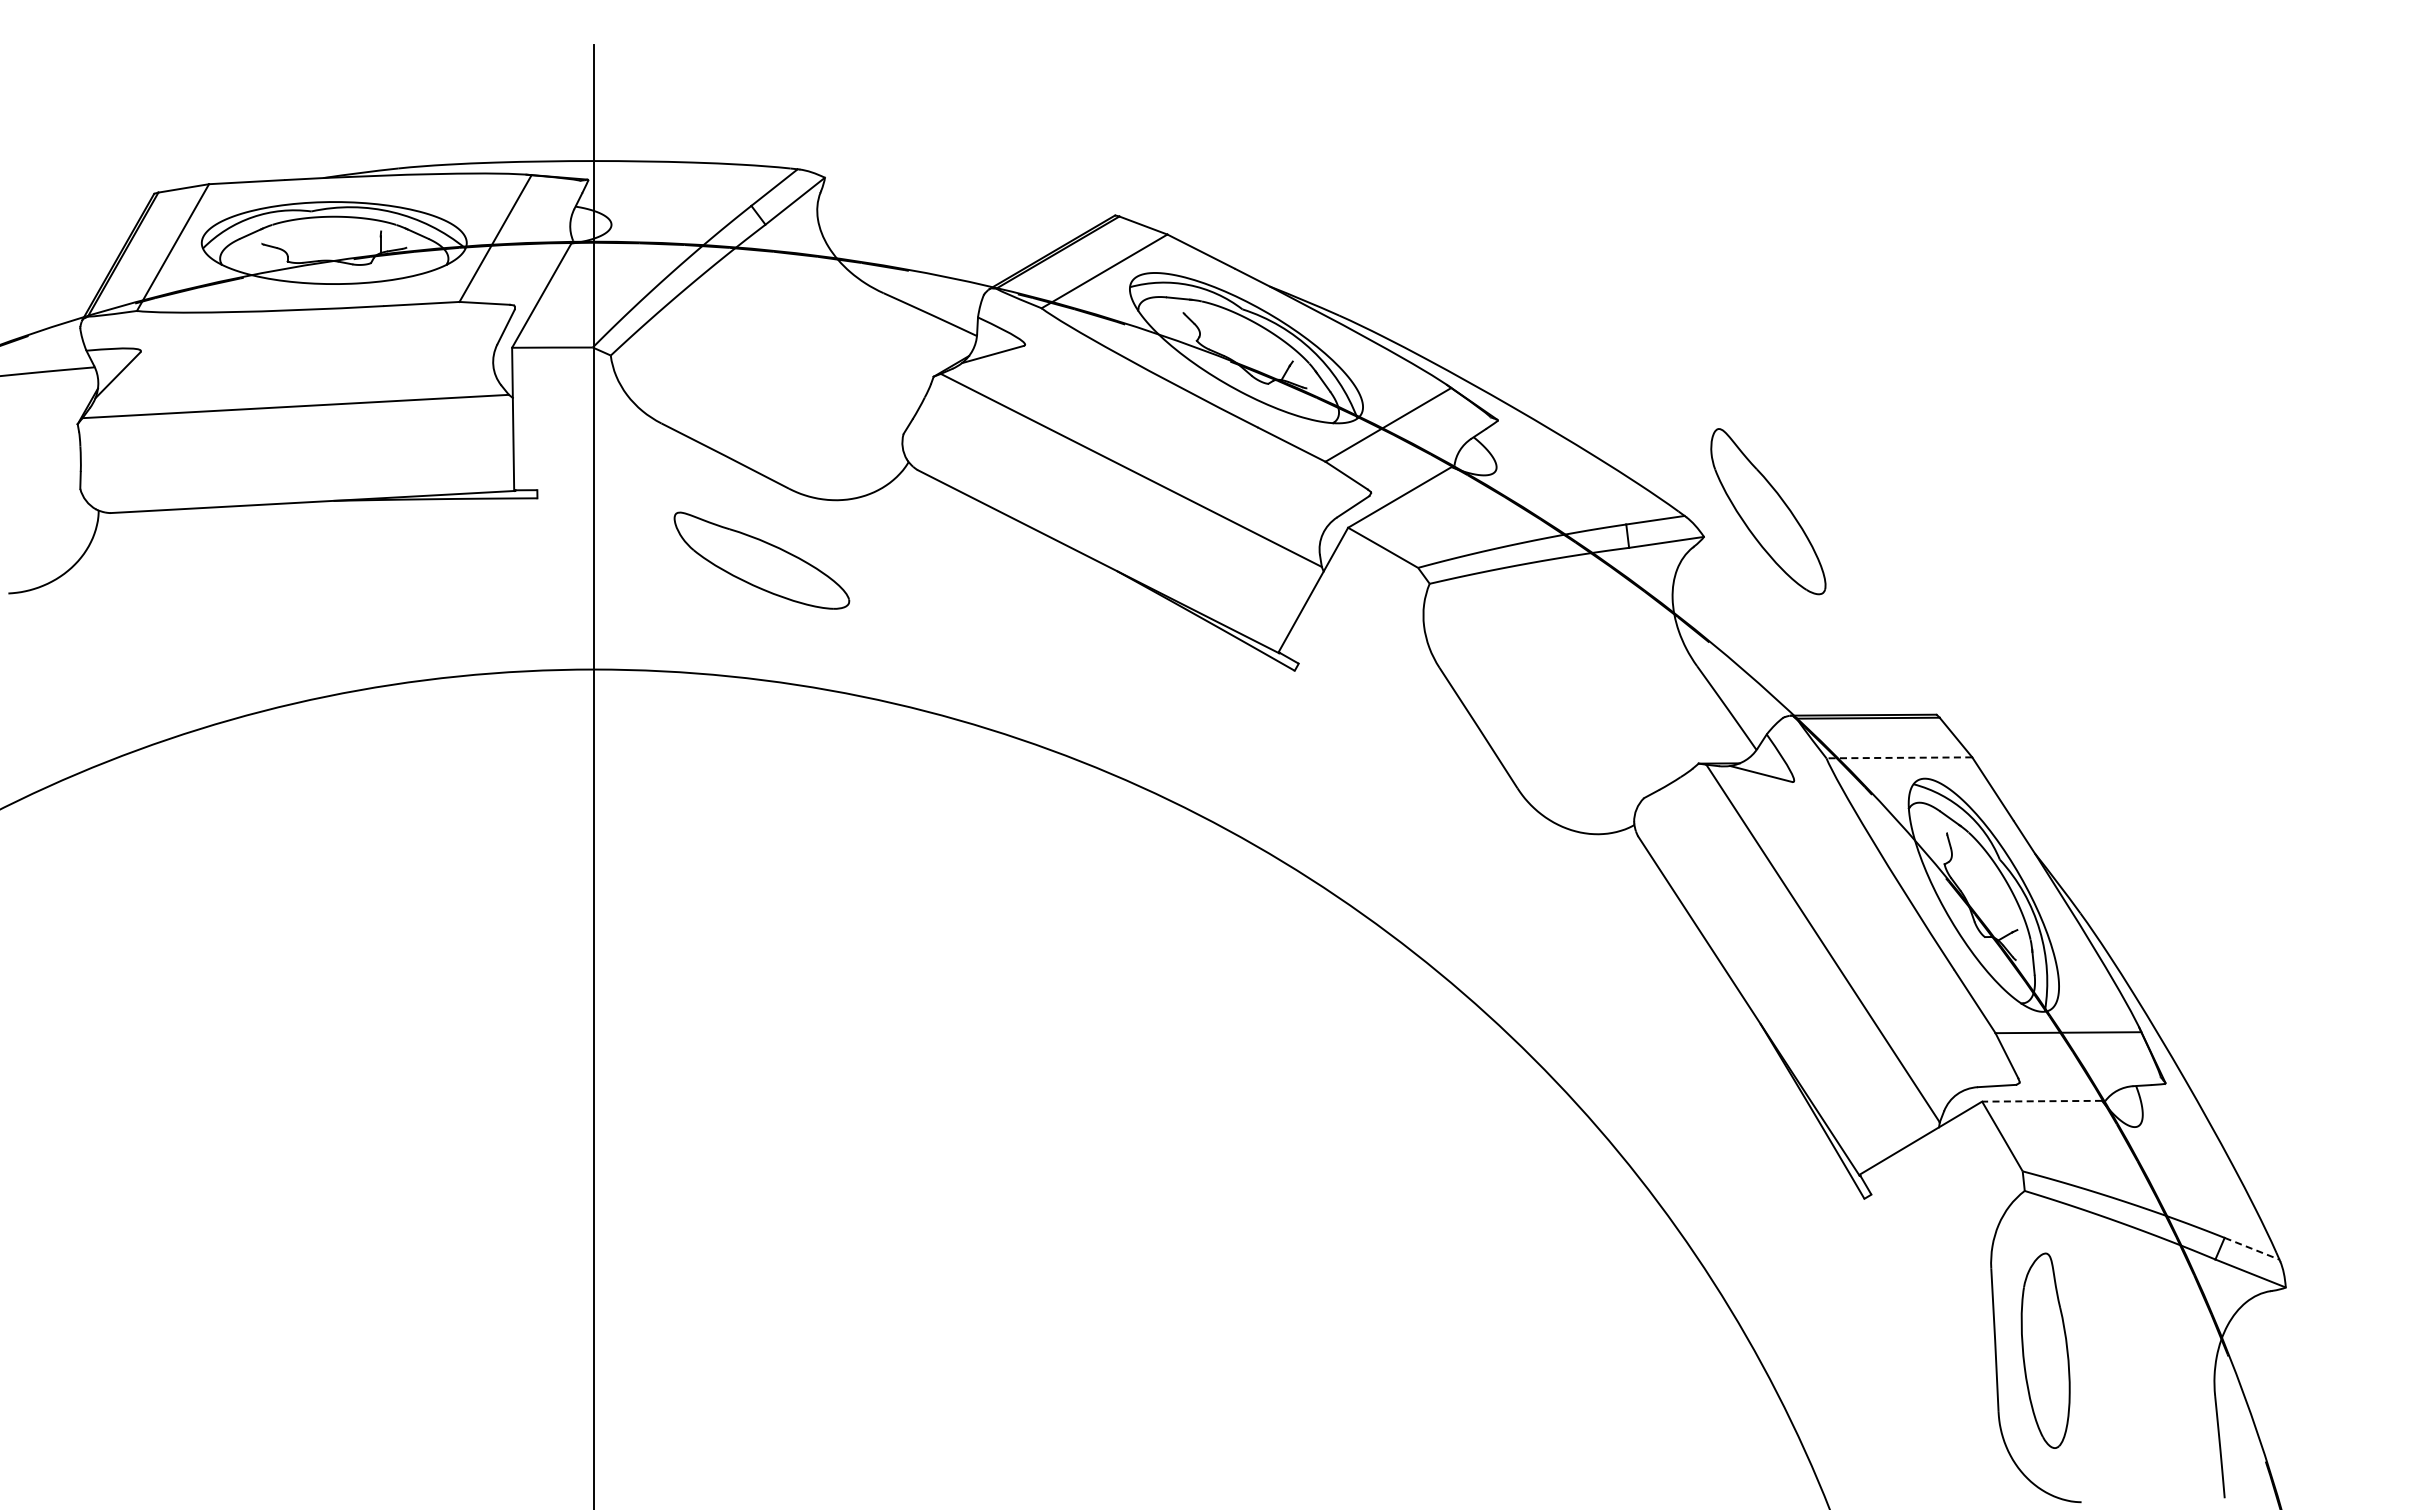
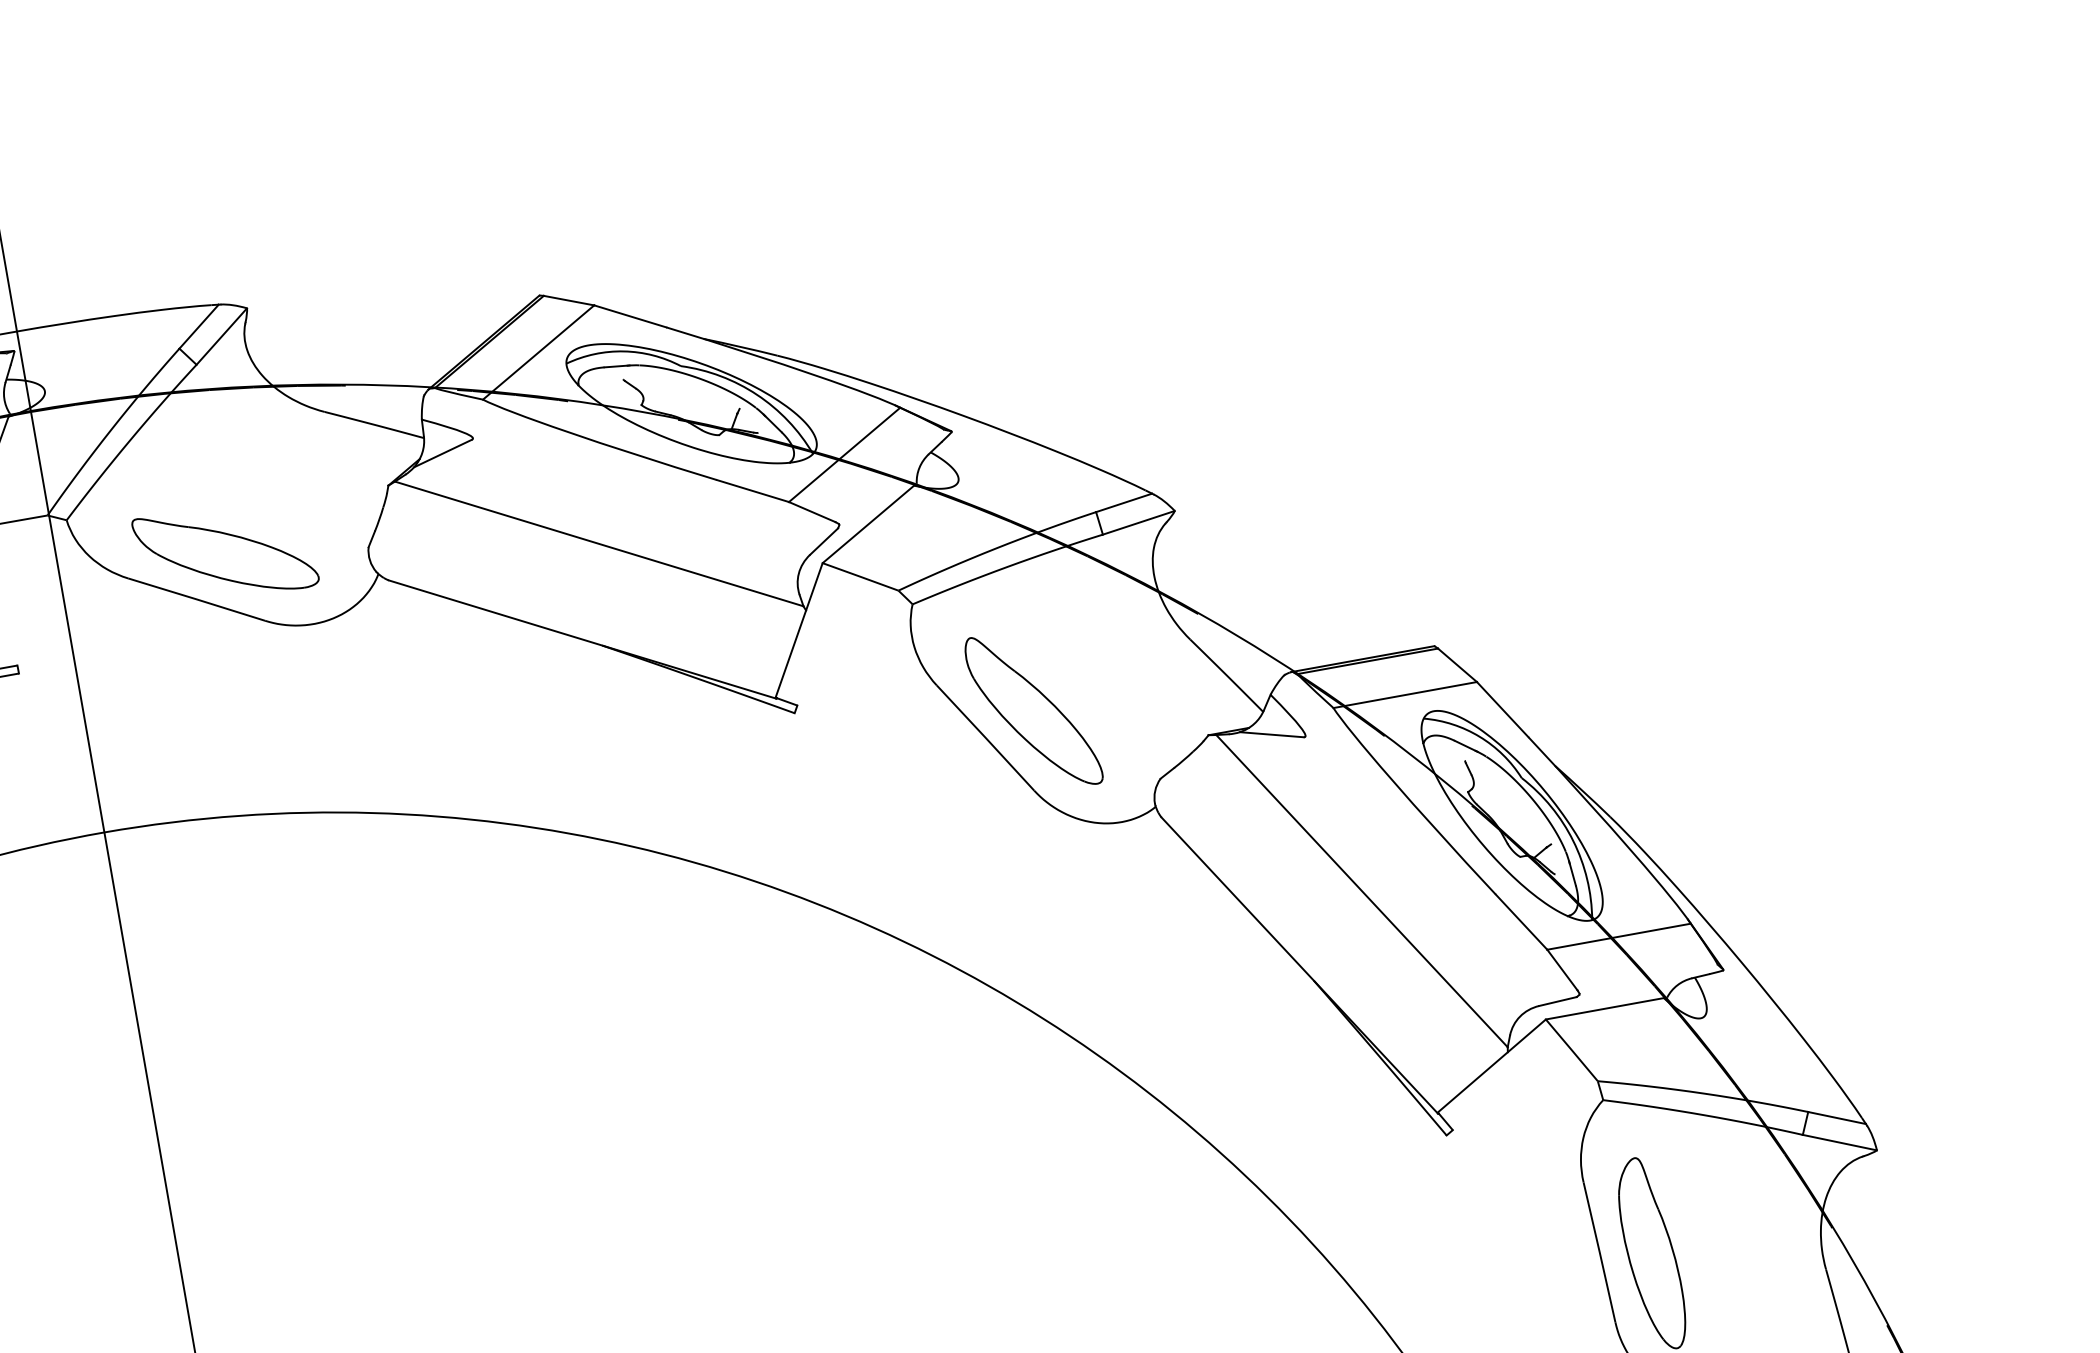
part: (1768, 511) -> (1033, 710), moved
part: (761, 560) -> (225, 552), moved
line: (1899, 757) -> (1405, 694), dashed -> solid
line: (2042, 1101) -> (1605, 1008), dashed -> solid
line: (2252, 1248) -> (1837, 1117), dashed -> solid

